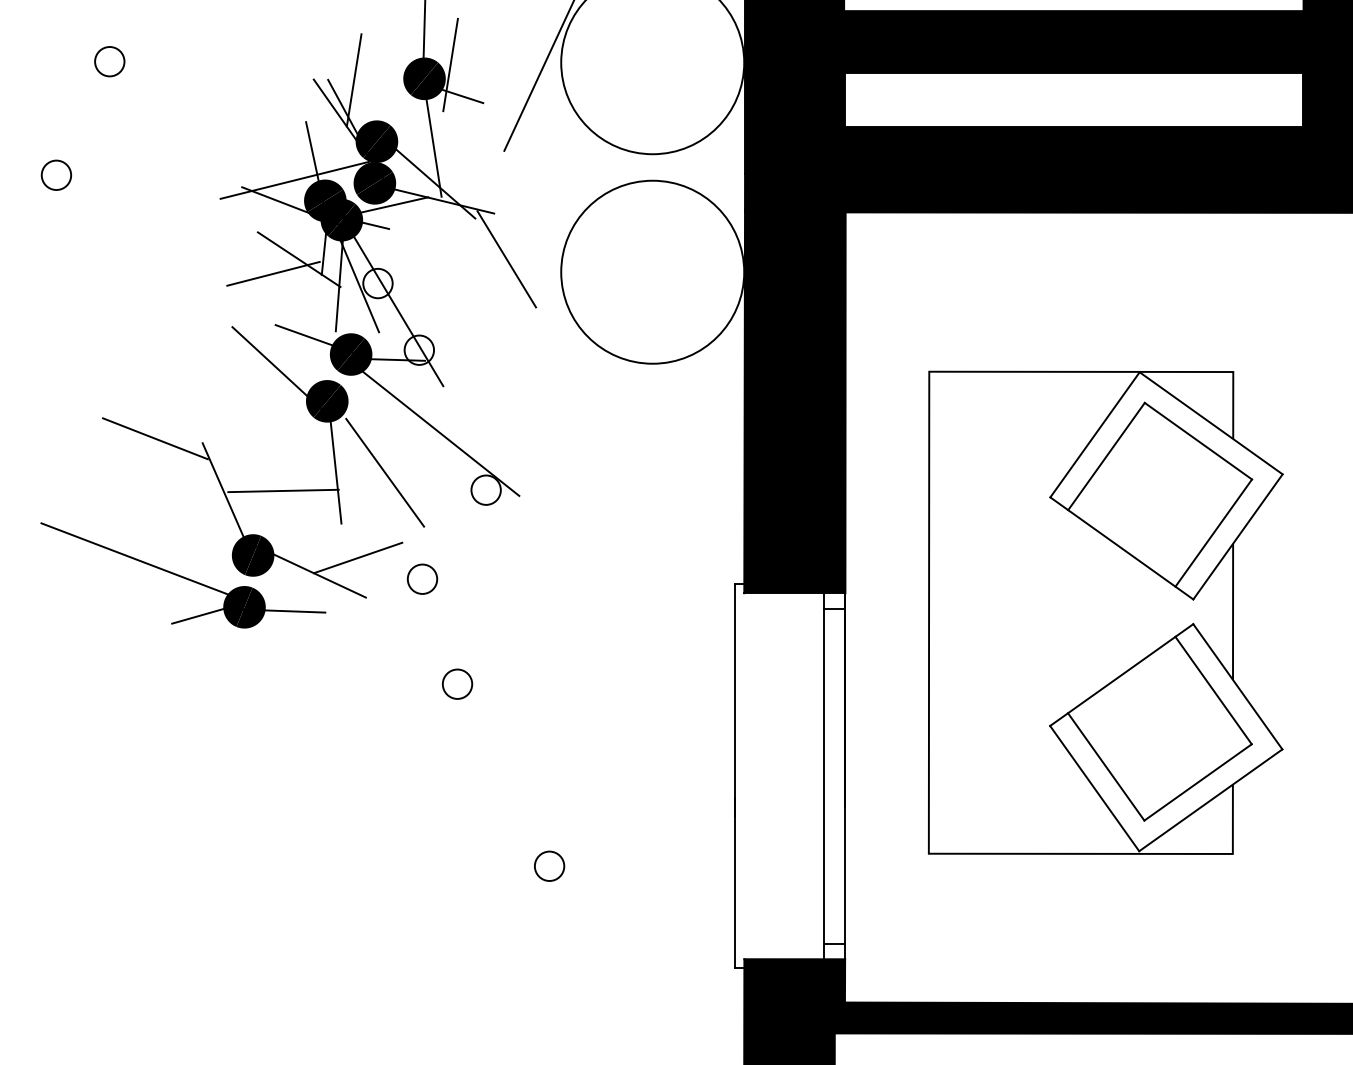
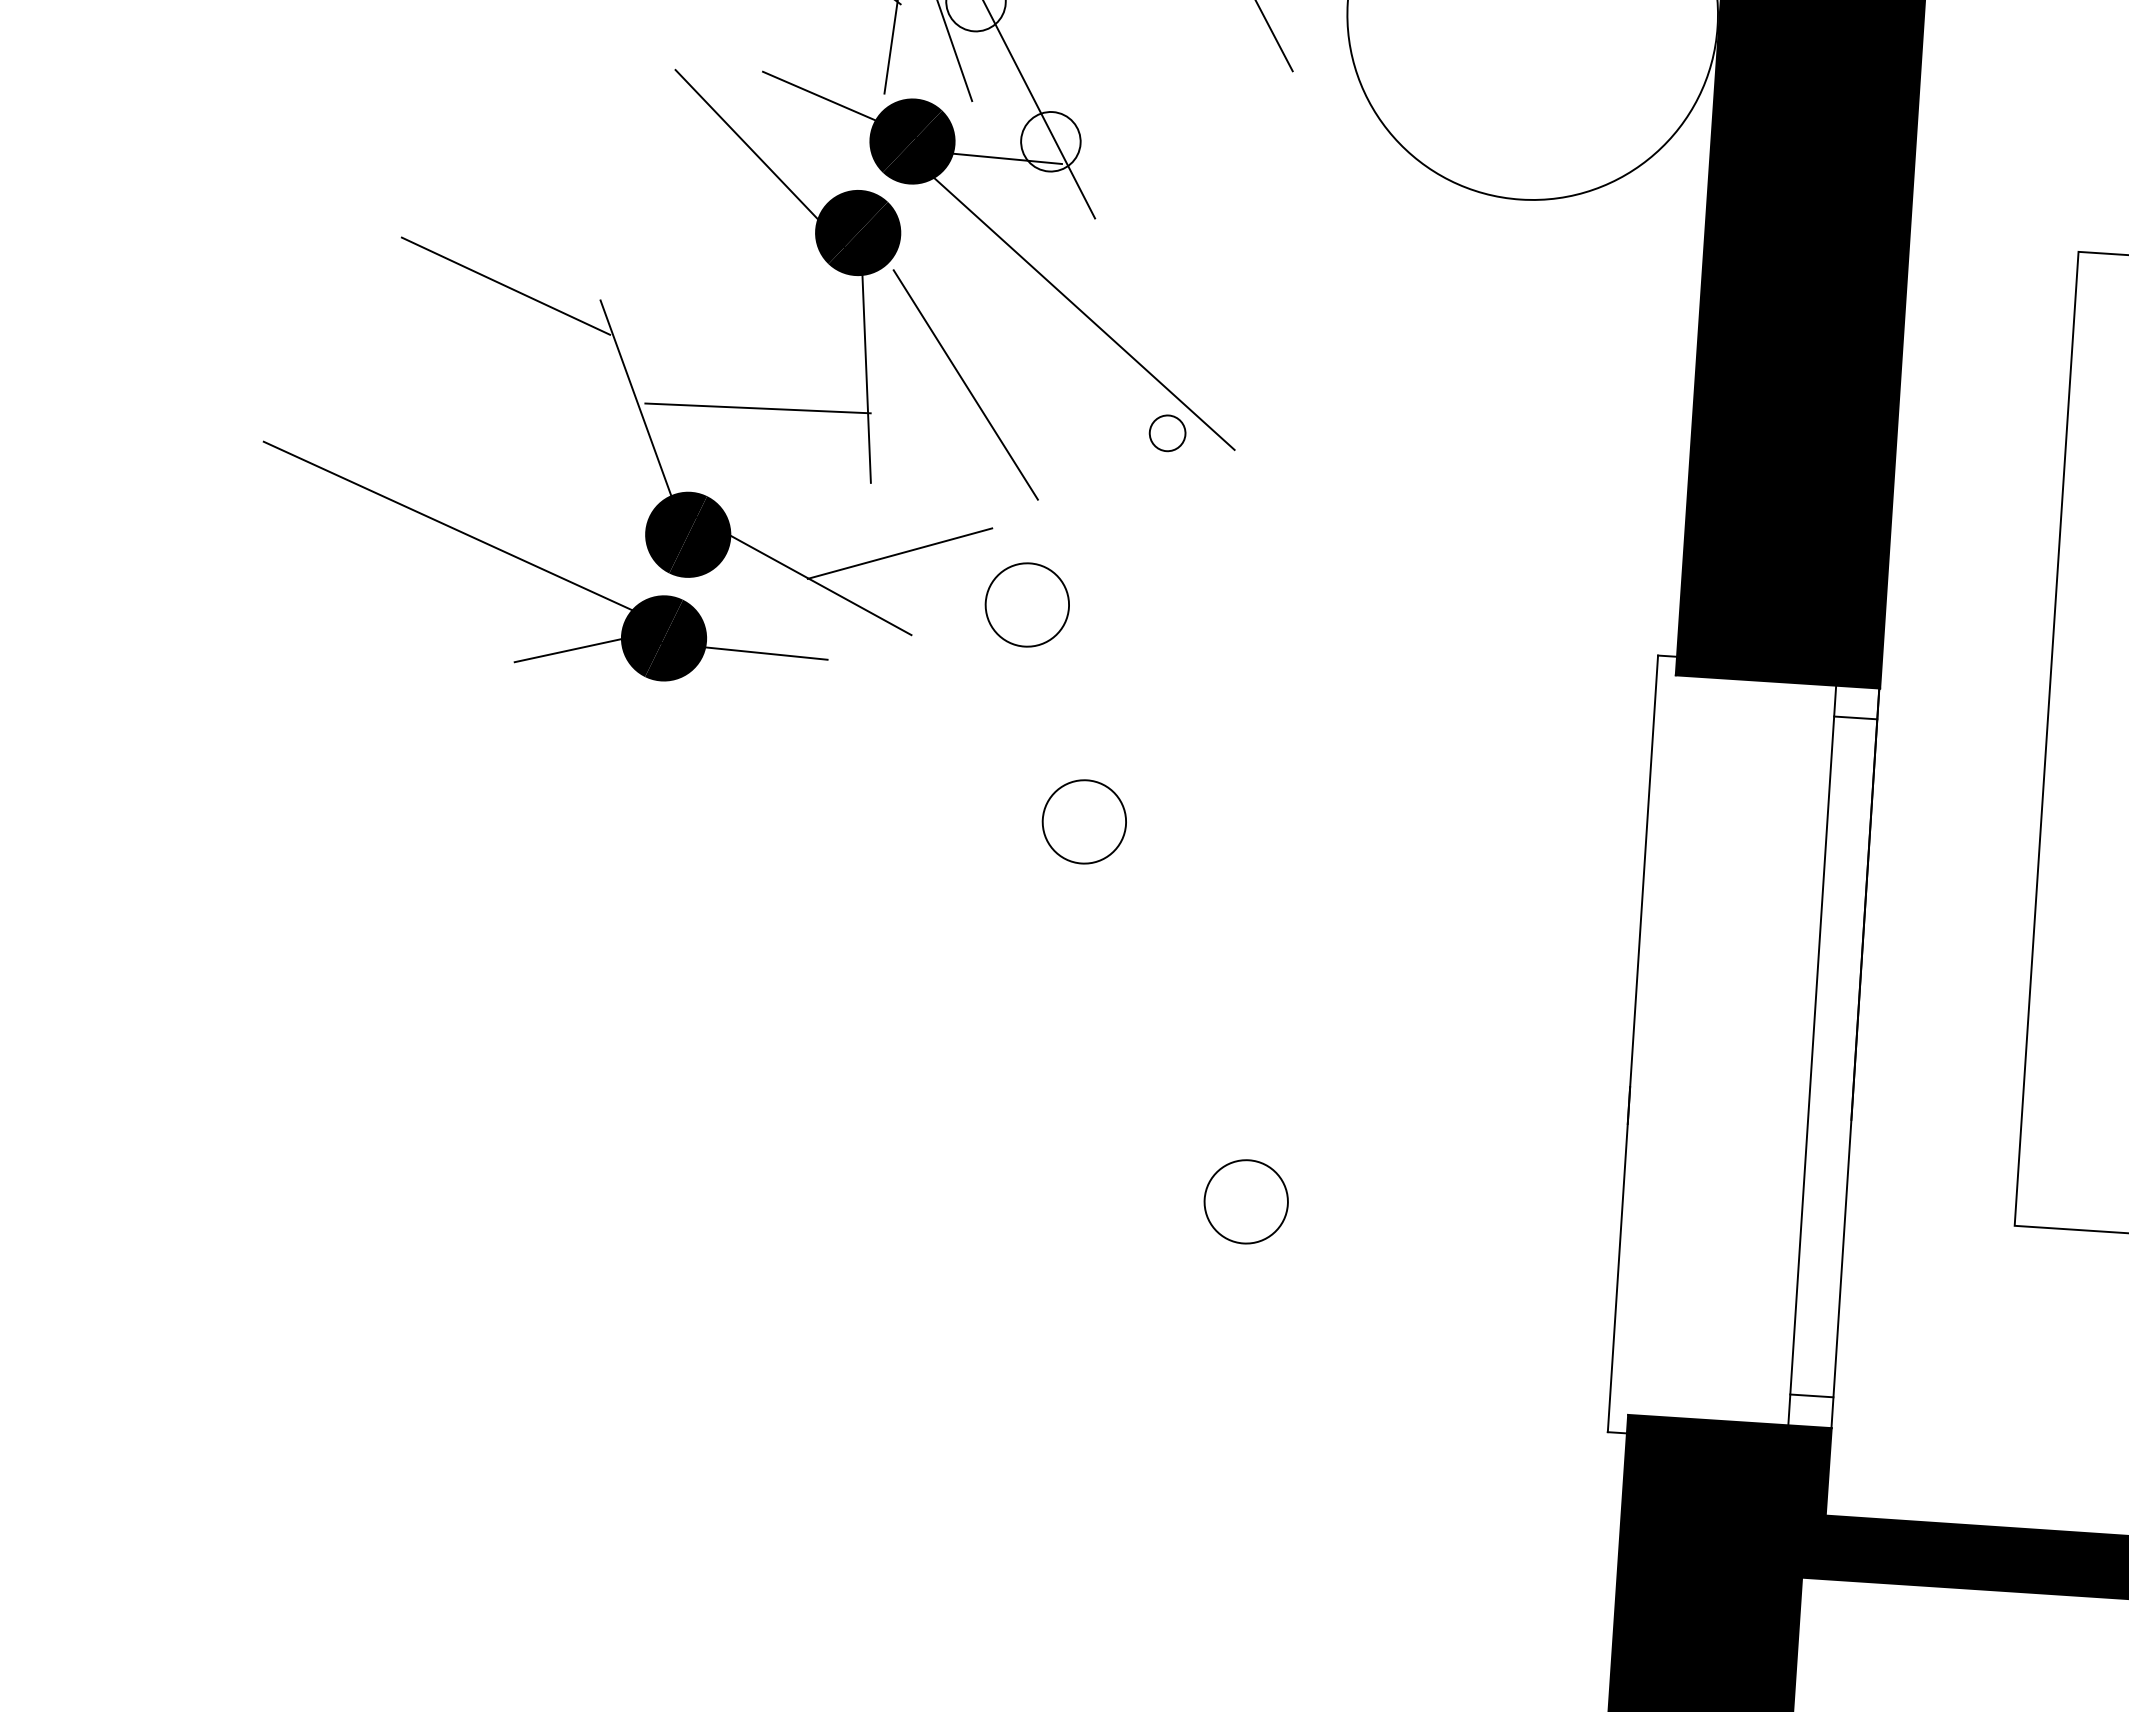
circle: (485, 489) -> (1166, 431), size x0.6
circle: (422, 578) -> (1027, 603), size x1.4
circle: (457, 683) -> (1084, 820), size x1.4
circle: (549, 865) -> (1246, 1200), size x1.4

